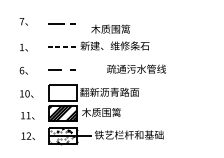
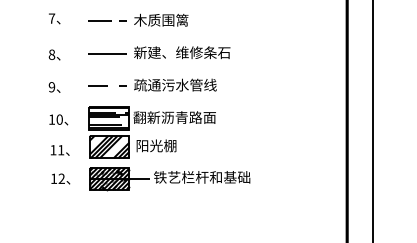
text: (110, 28) -> (161, 19), moved
line: (61, 46) -> (107, 53), dashed -> solid
text: (21, 47) -> (51, 54), 1 -> 8
text: (136, 68) -> (175, 84), moved
text: (21, 70) -> (51, 87), 6 -> 9
hatch: (62, 92) -> (108, 117), added
text: (101, 112) -> (163, 145), 木质围篱 -> 阳光棚
hatch: (63, 135) -> (109, 178), added

